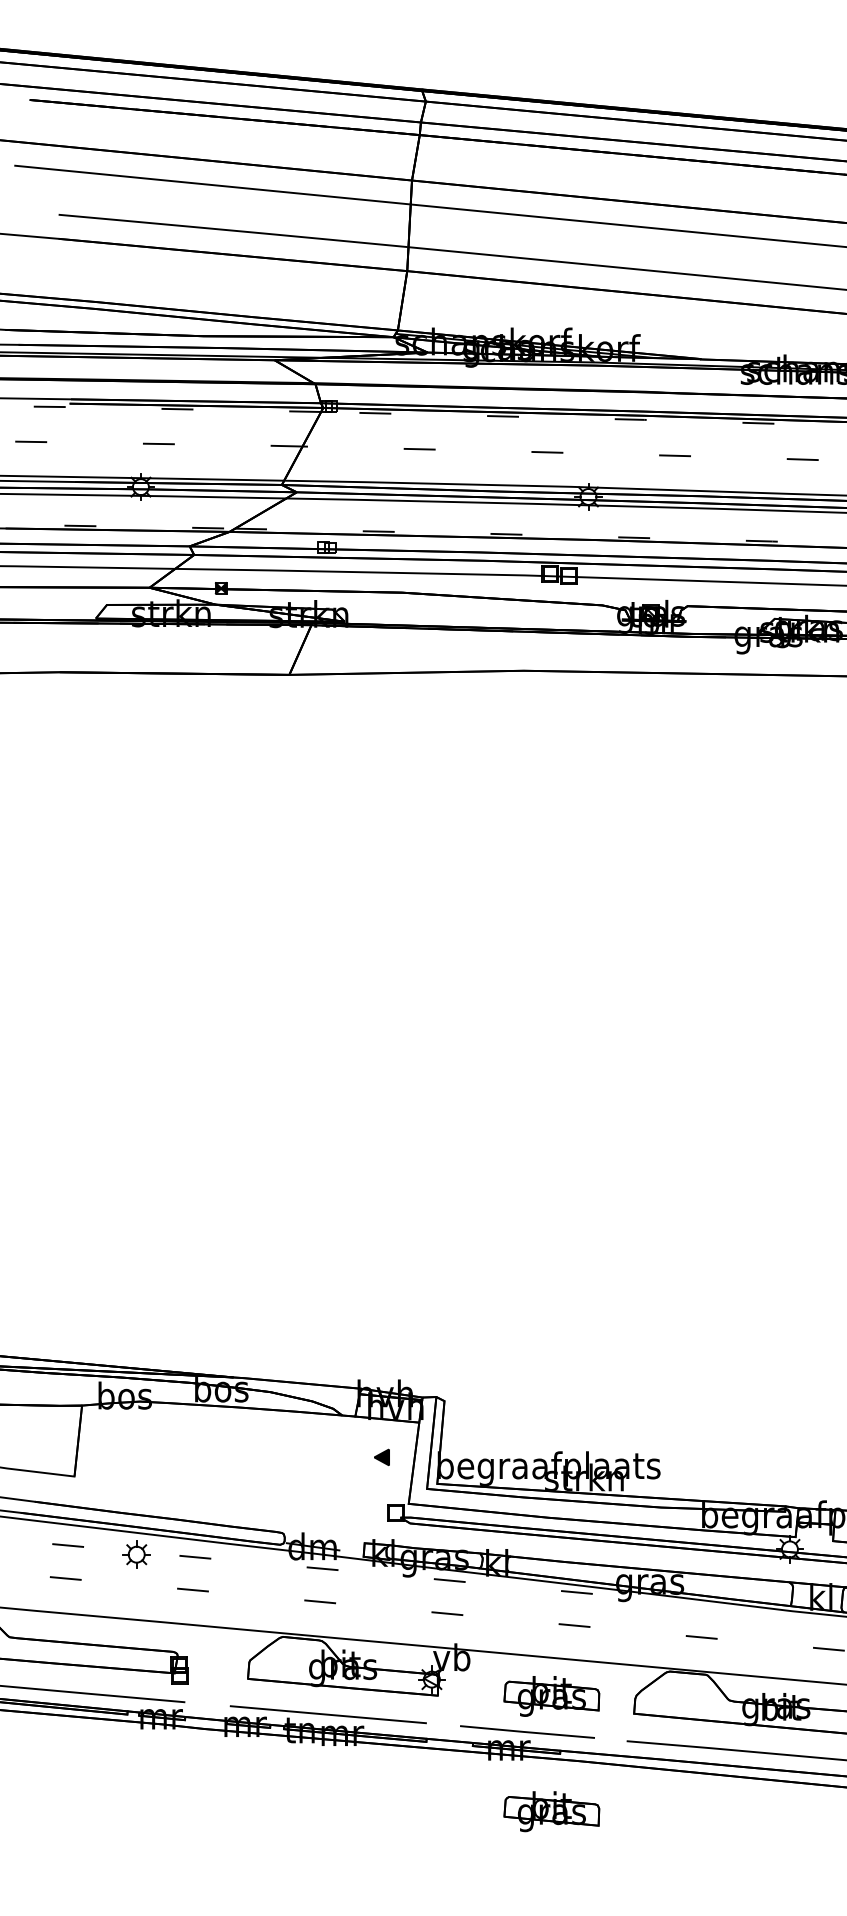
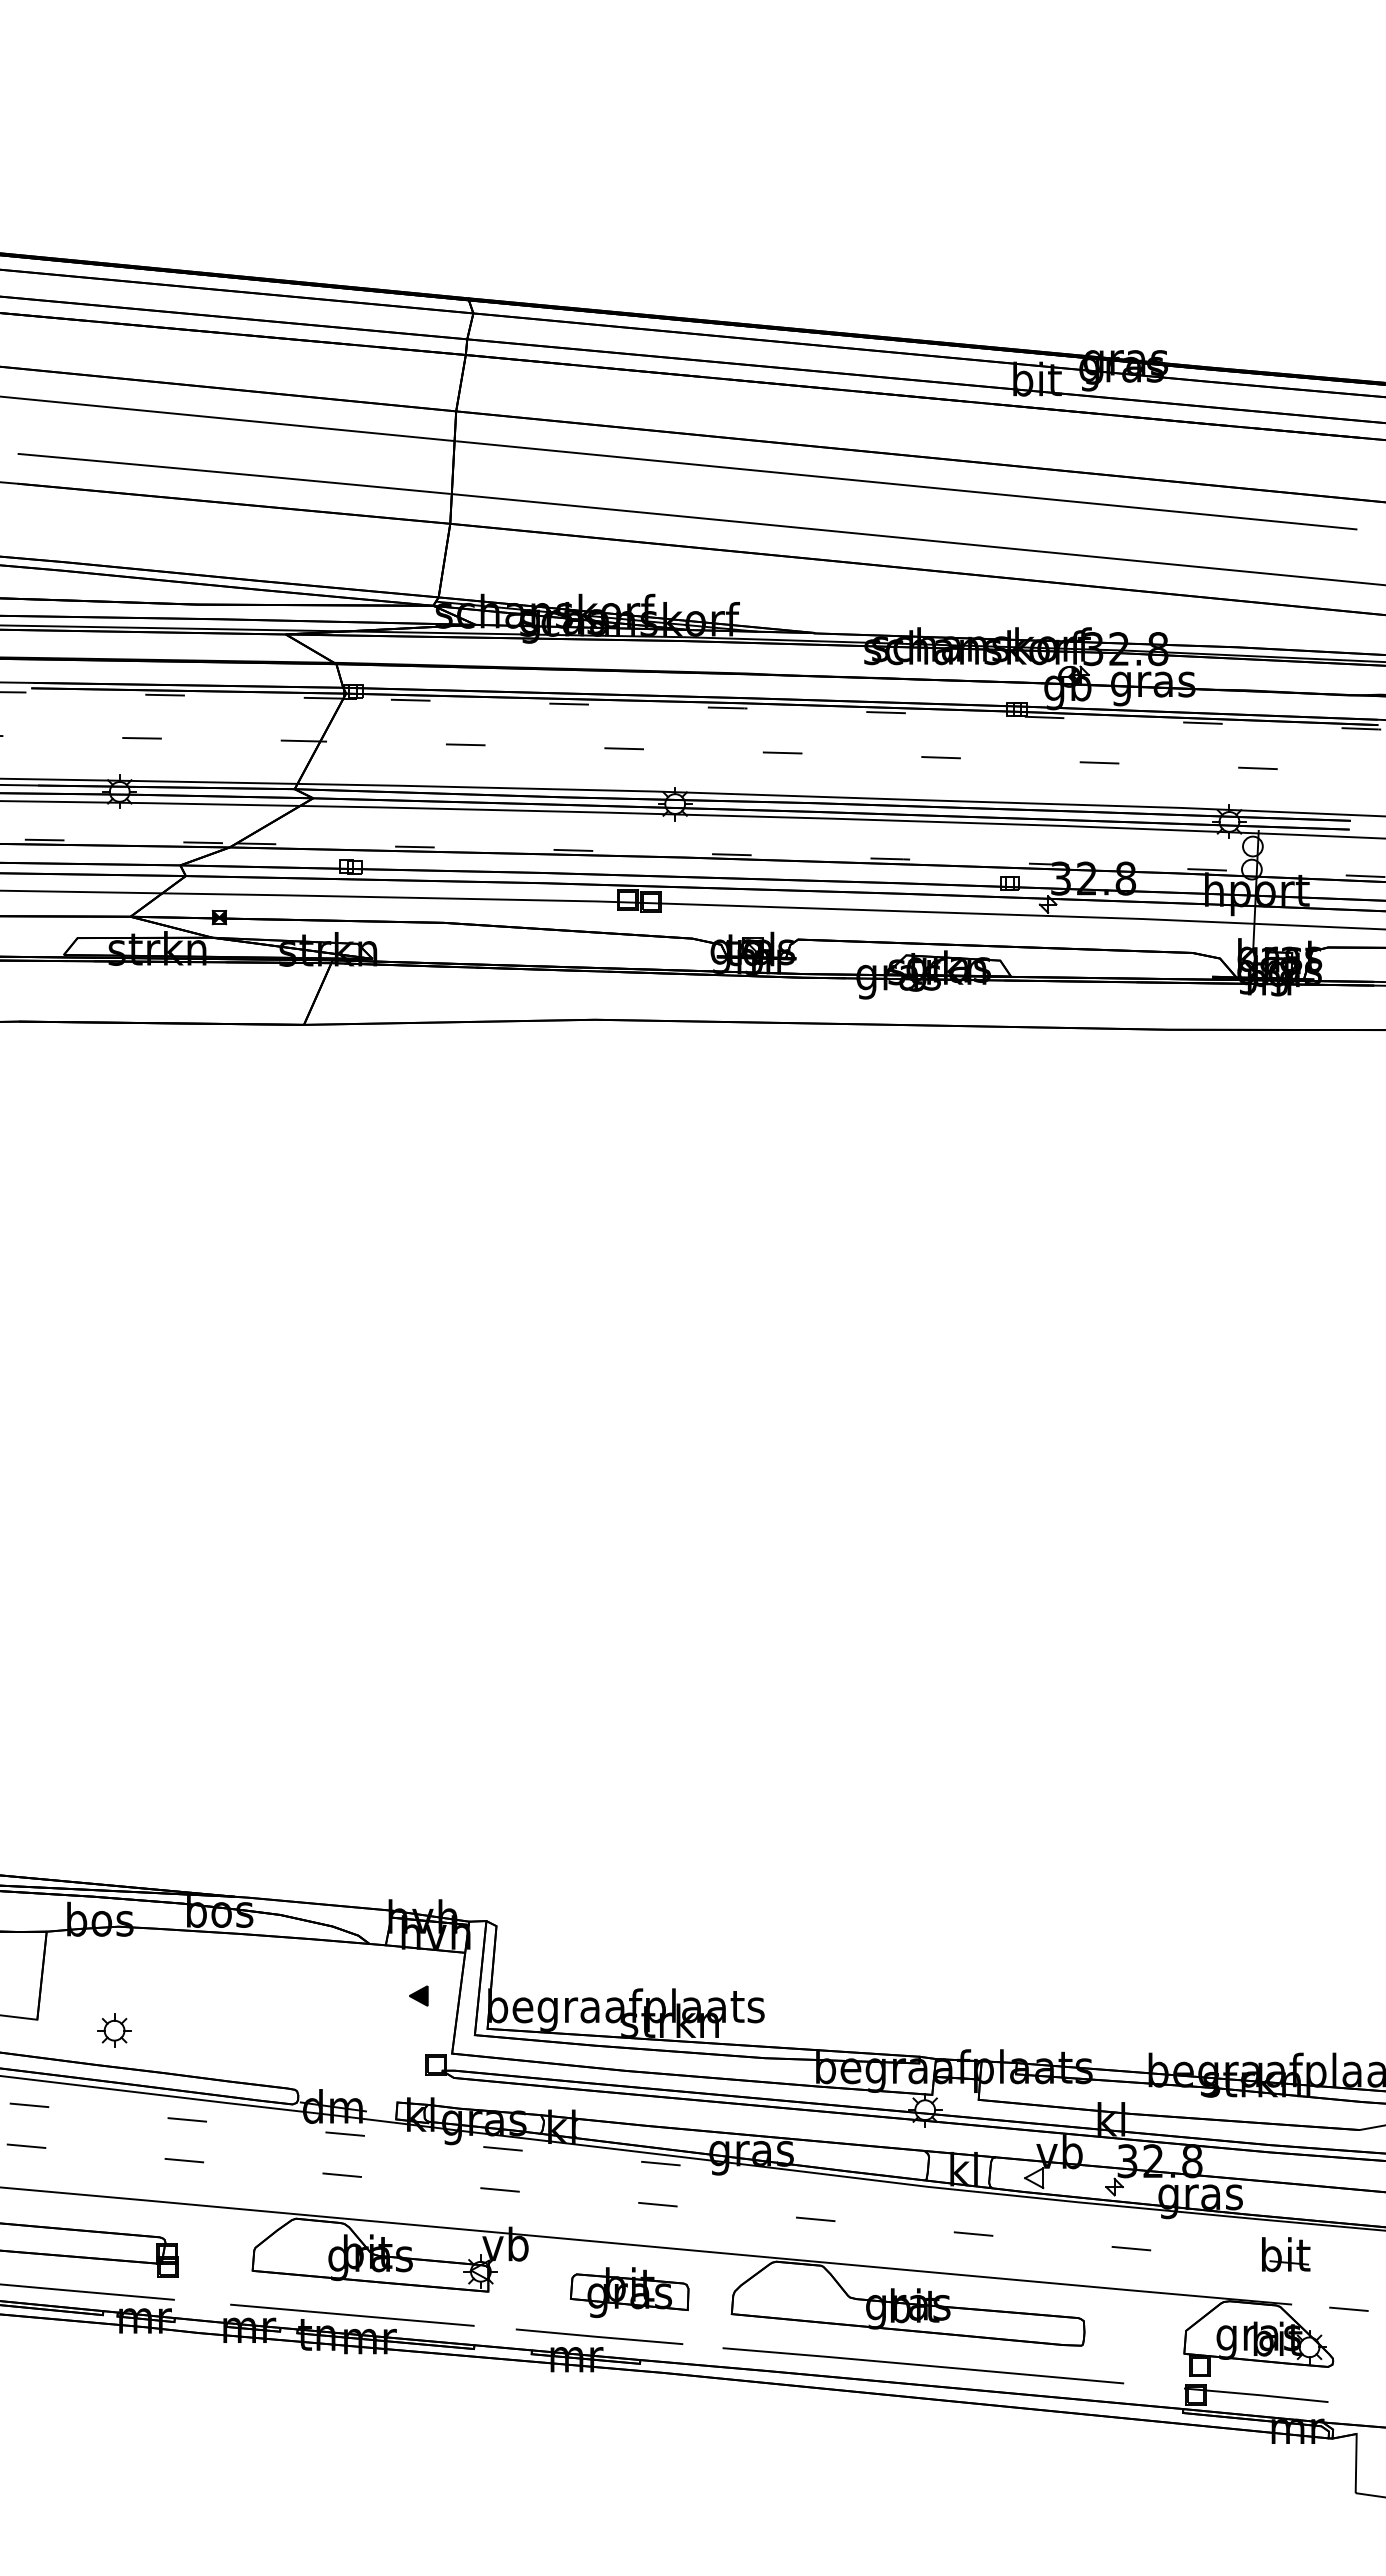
part: (136, 1554) -> (114, 2030), moved
part: (551, 1811) -> (629, 2435), removed

